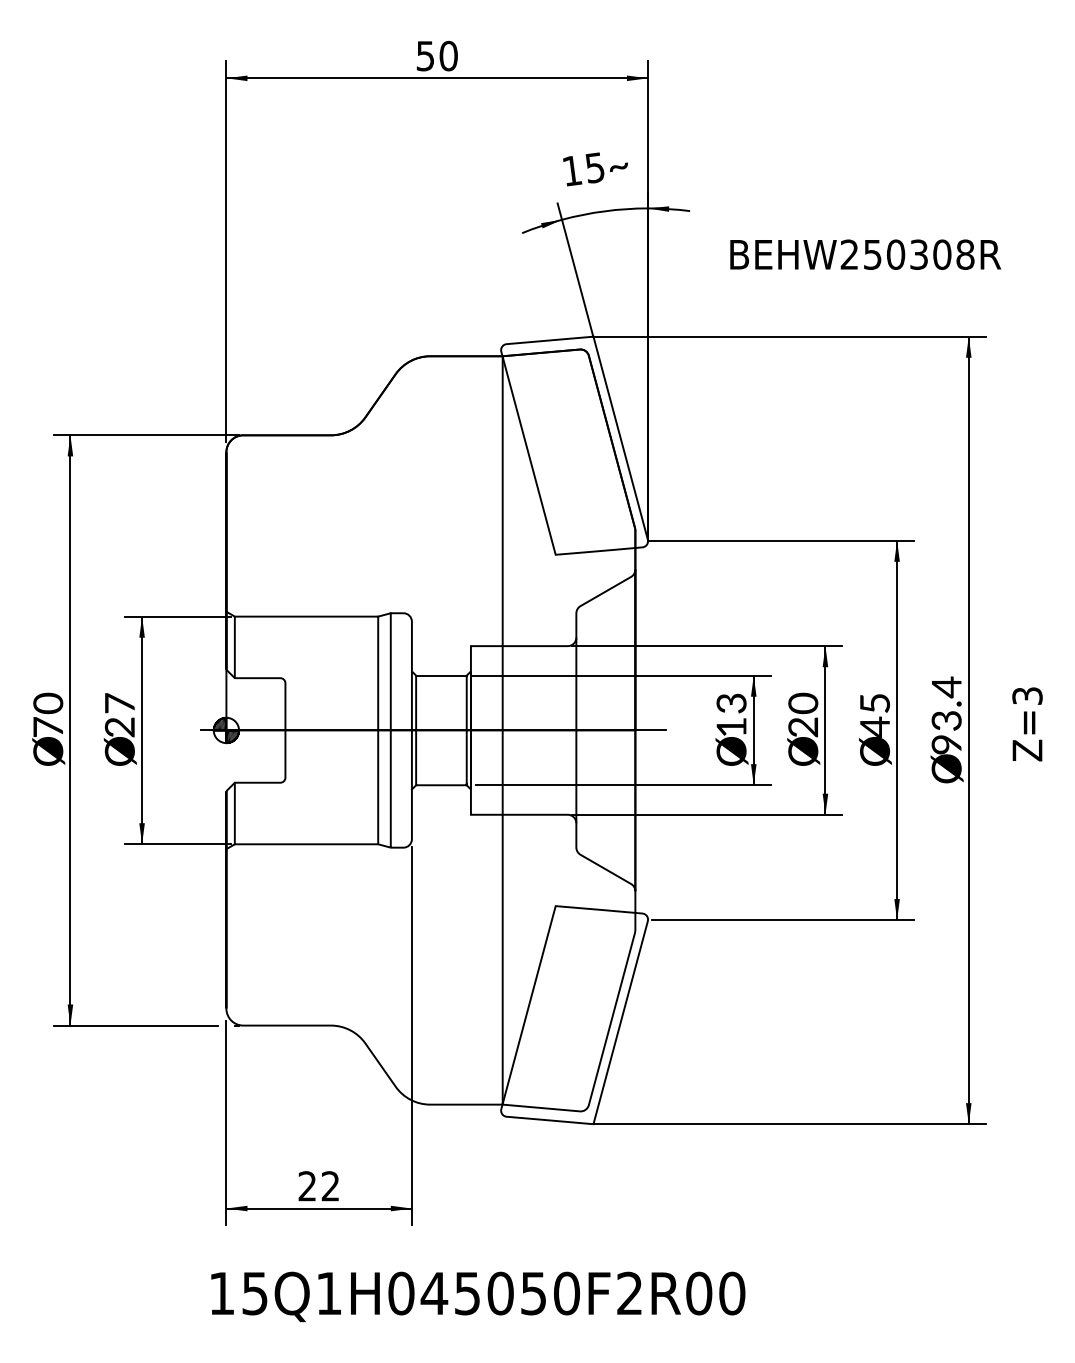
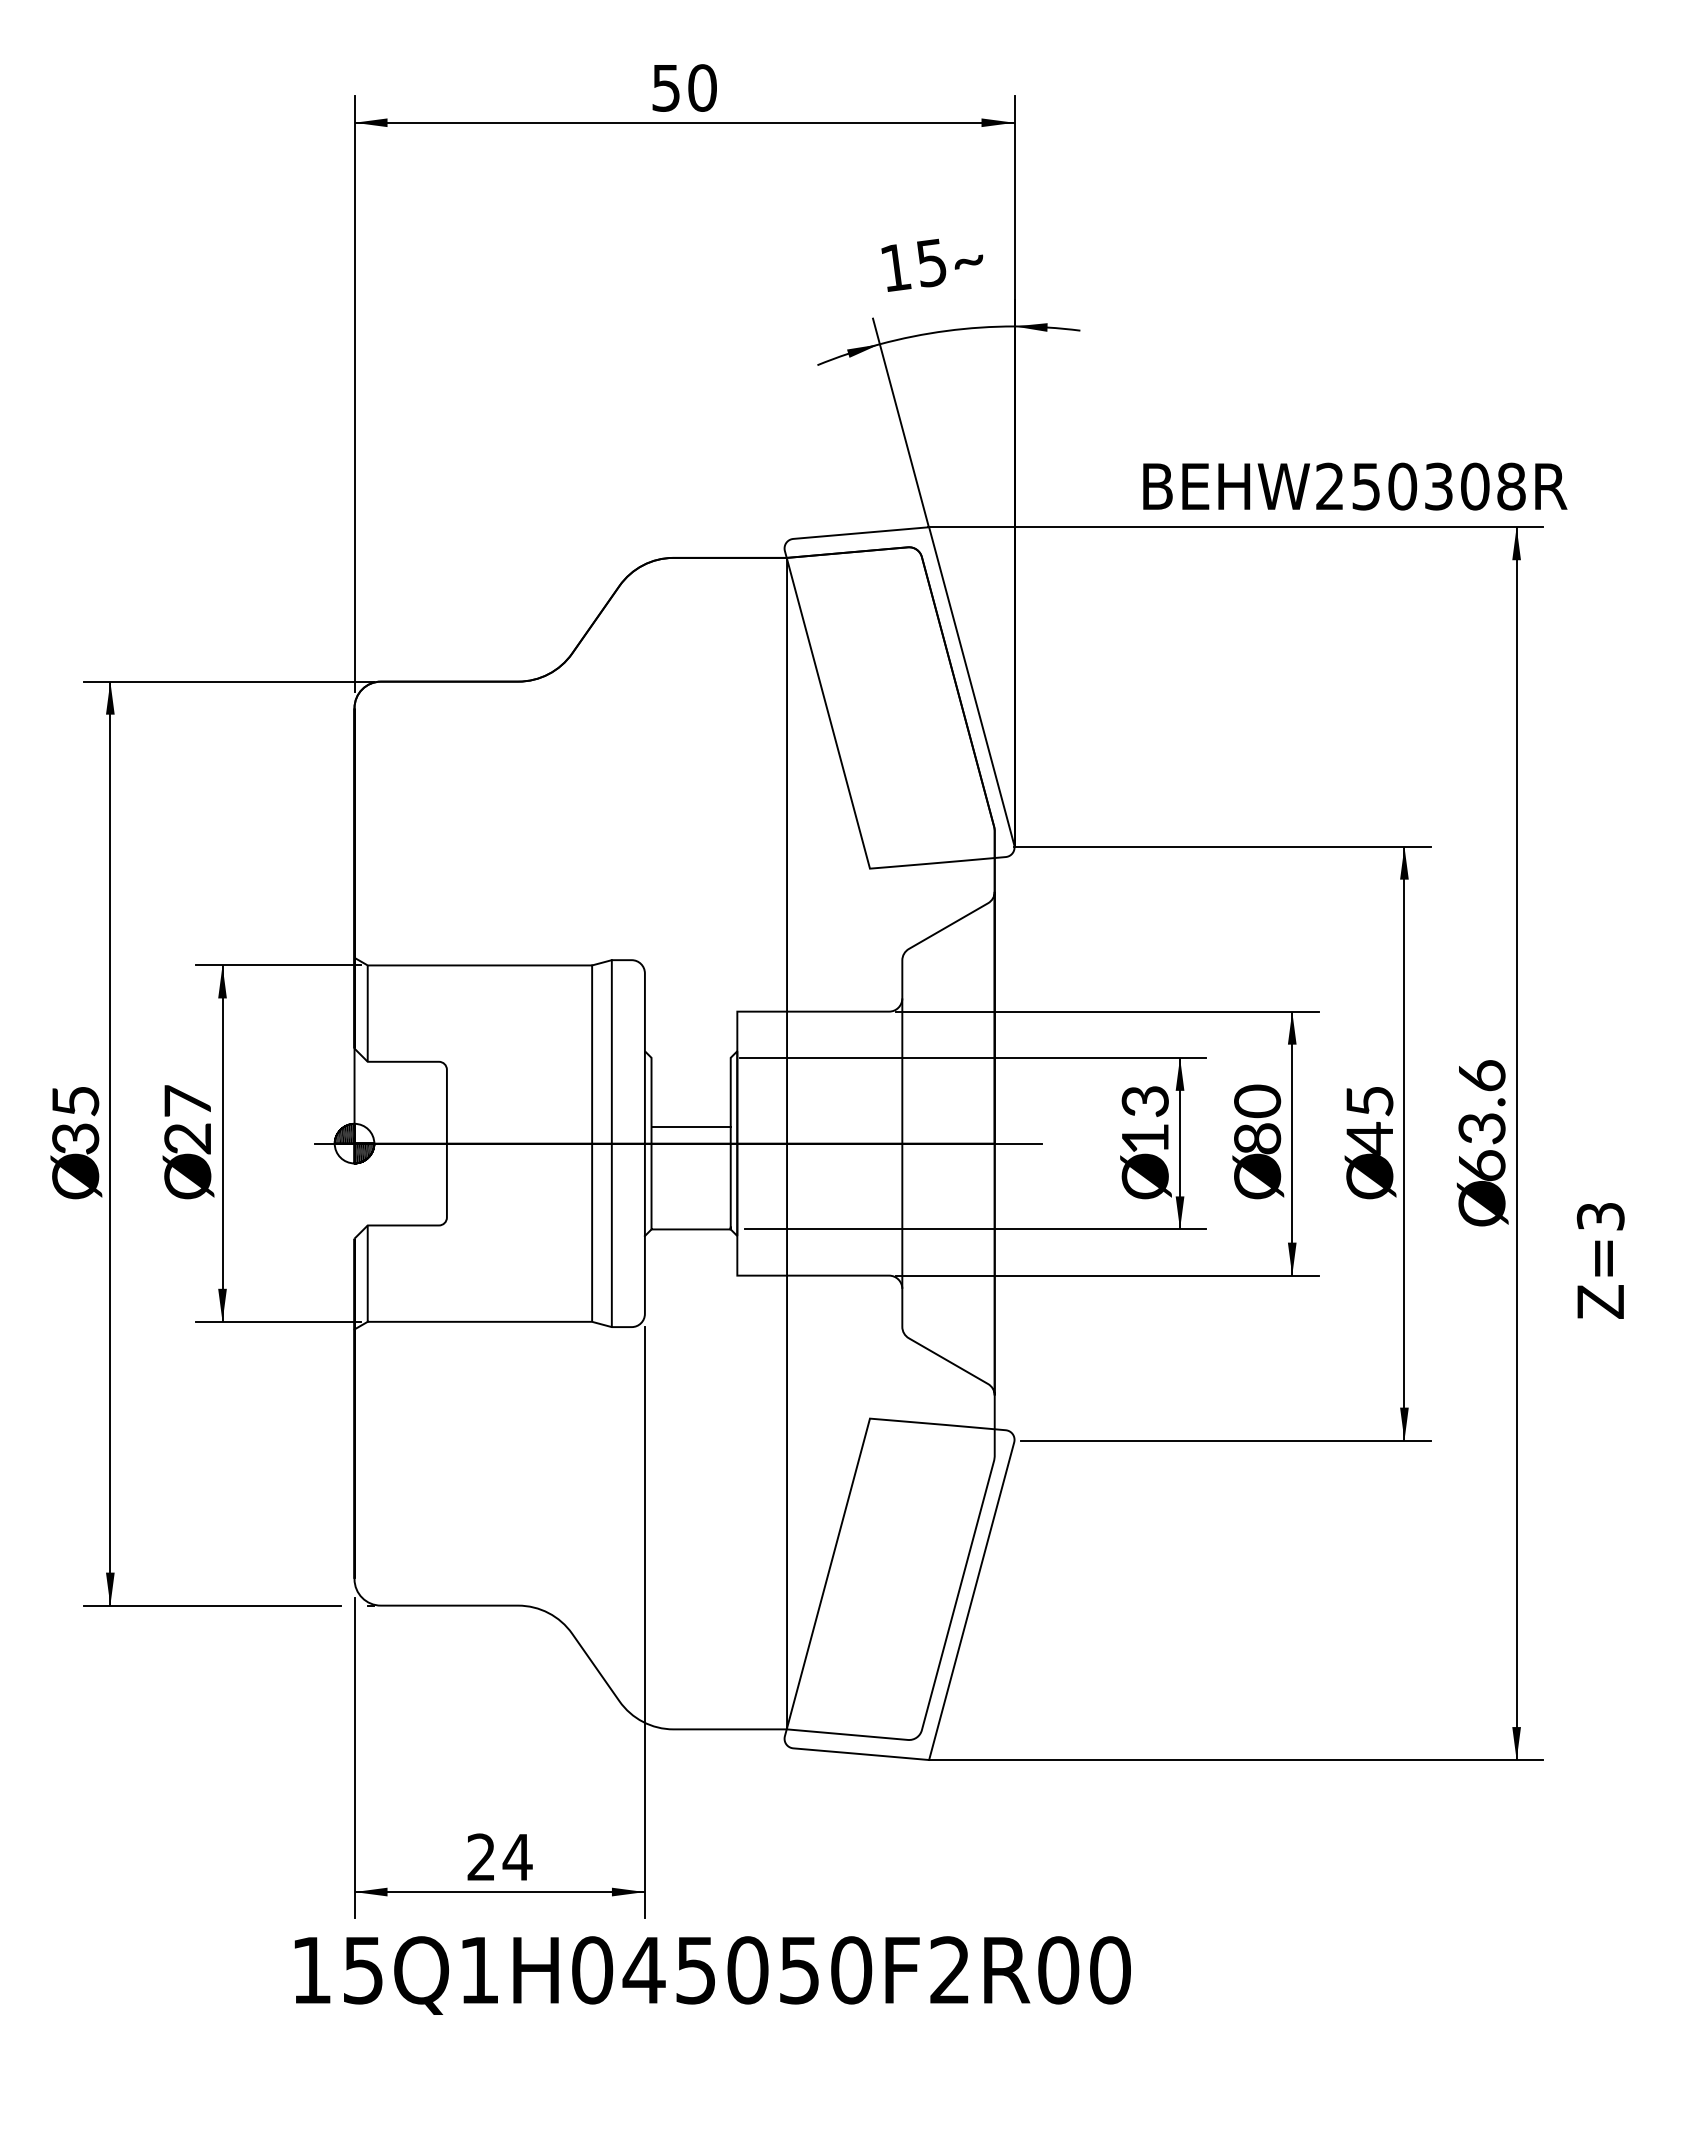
text: (865, 254) -> (1354, 486), moved
line: (441, 675) -> (691, 1126), moved
text: (48, 714) -> (76, 1118), 70 -> 35
text: (946, 715) -> (1481, 1120), 93.4 -> 63.6
text: (1027, 724) -> (1600, 1261), moved
text: (803, 727) -> (1257, 1139), 20 -> 80
text: (330, 1186) -> (517, 1857), 22 -> 24
text: (478, 1296) -> (713, 1974), moved

